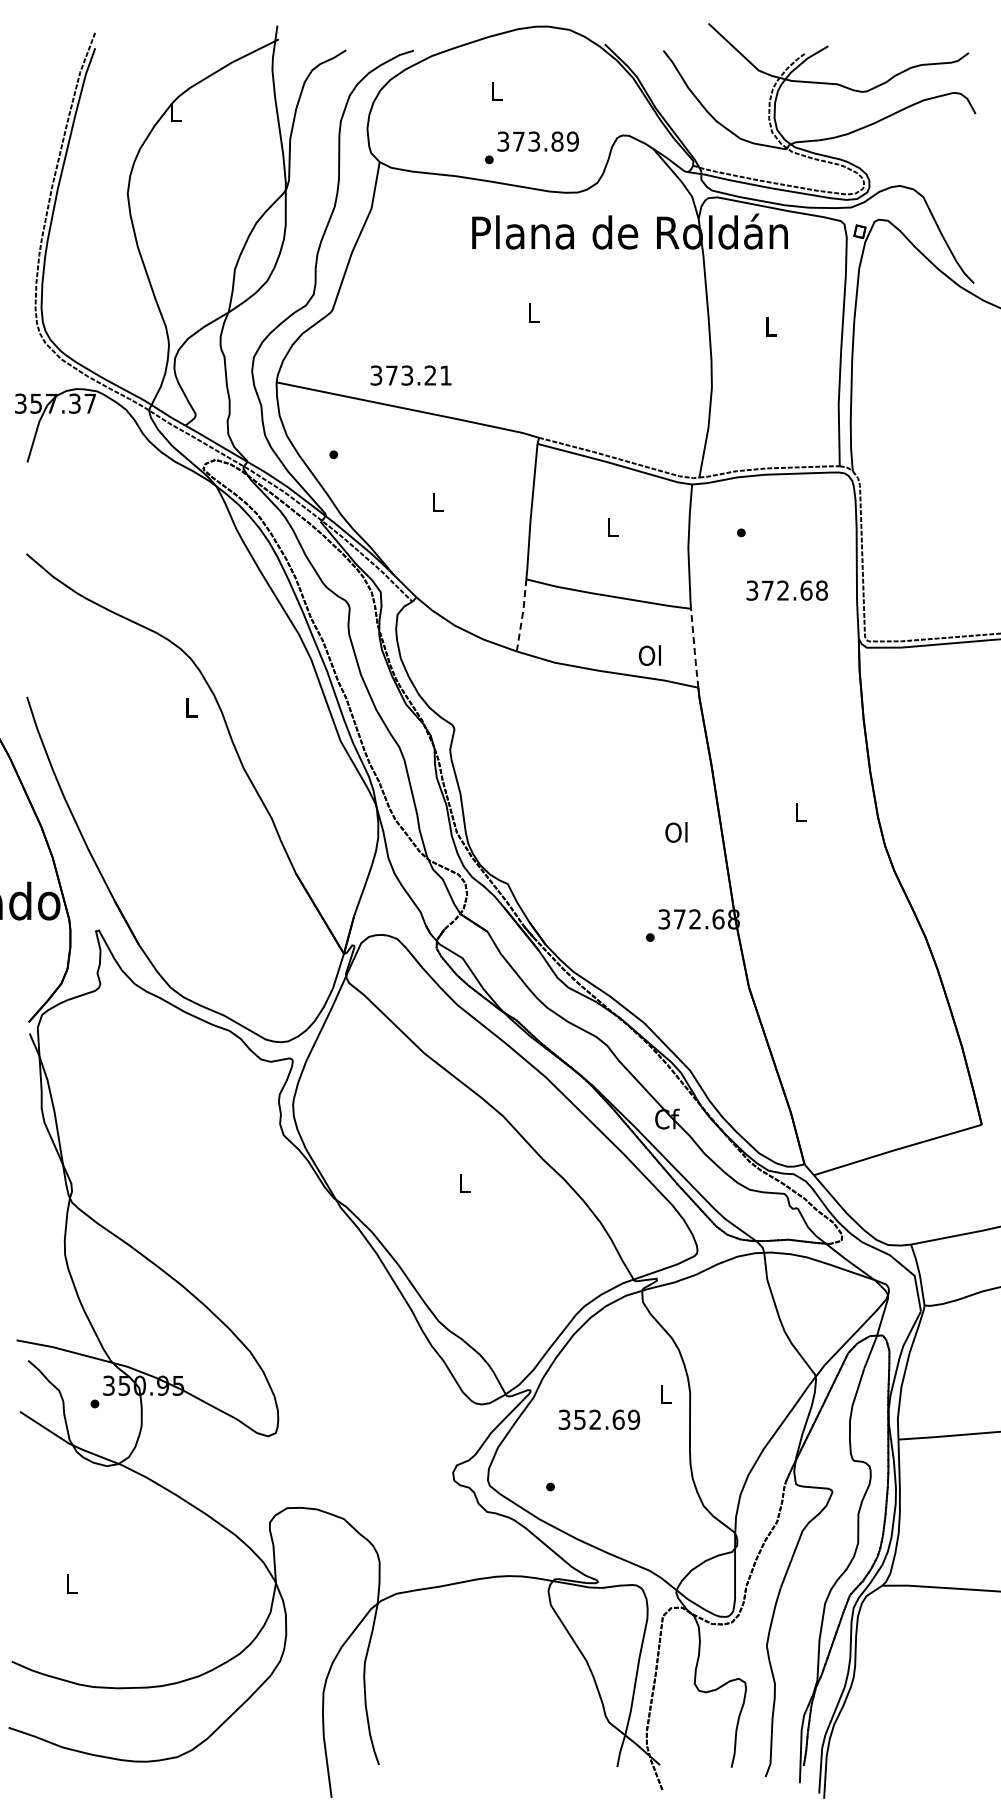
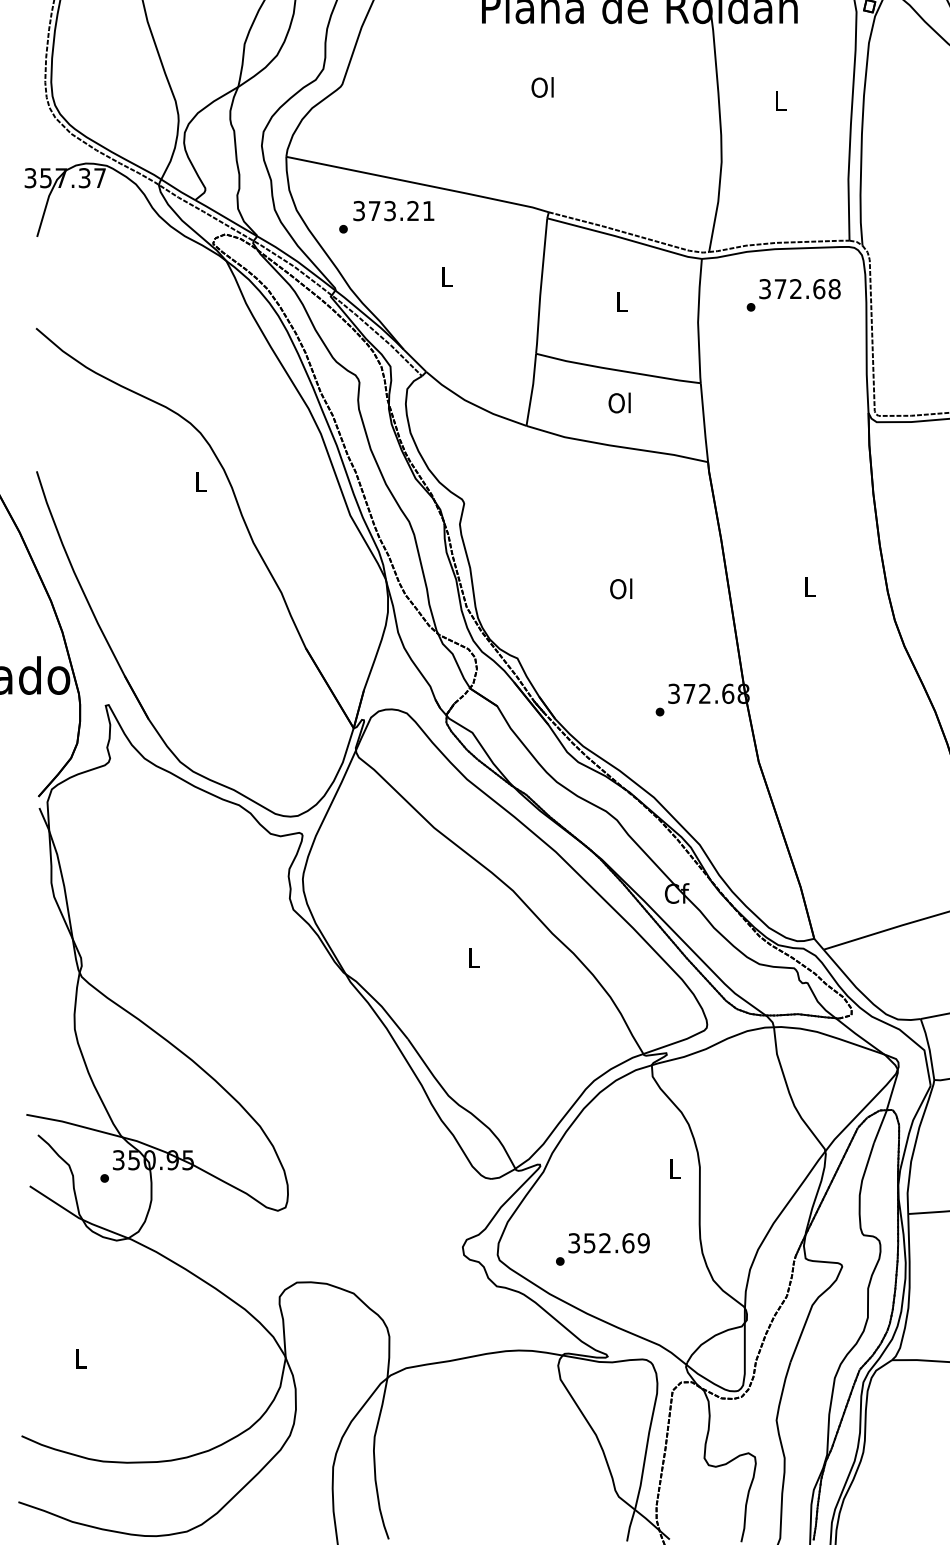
text: (532, 312) -> (542, 86), L -> Ol
text: (410, 375) -> (393, 210), moved
text: (786, 590) -> (799, 288), moved
line: (522, 614) -> (532, 388), dashed -> solid
line: (694, 648) -> (704, 422), dashed -> solid
text: (649, 655) -> (619, 402), moved
text: (676, 832) -> (621, 588), moved
text: (599, 1419) -> (609, 1242), moved

